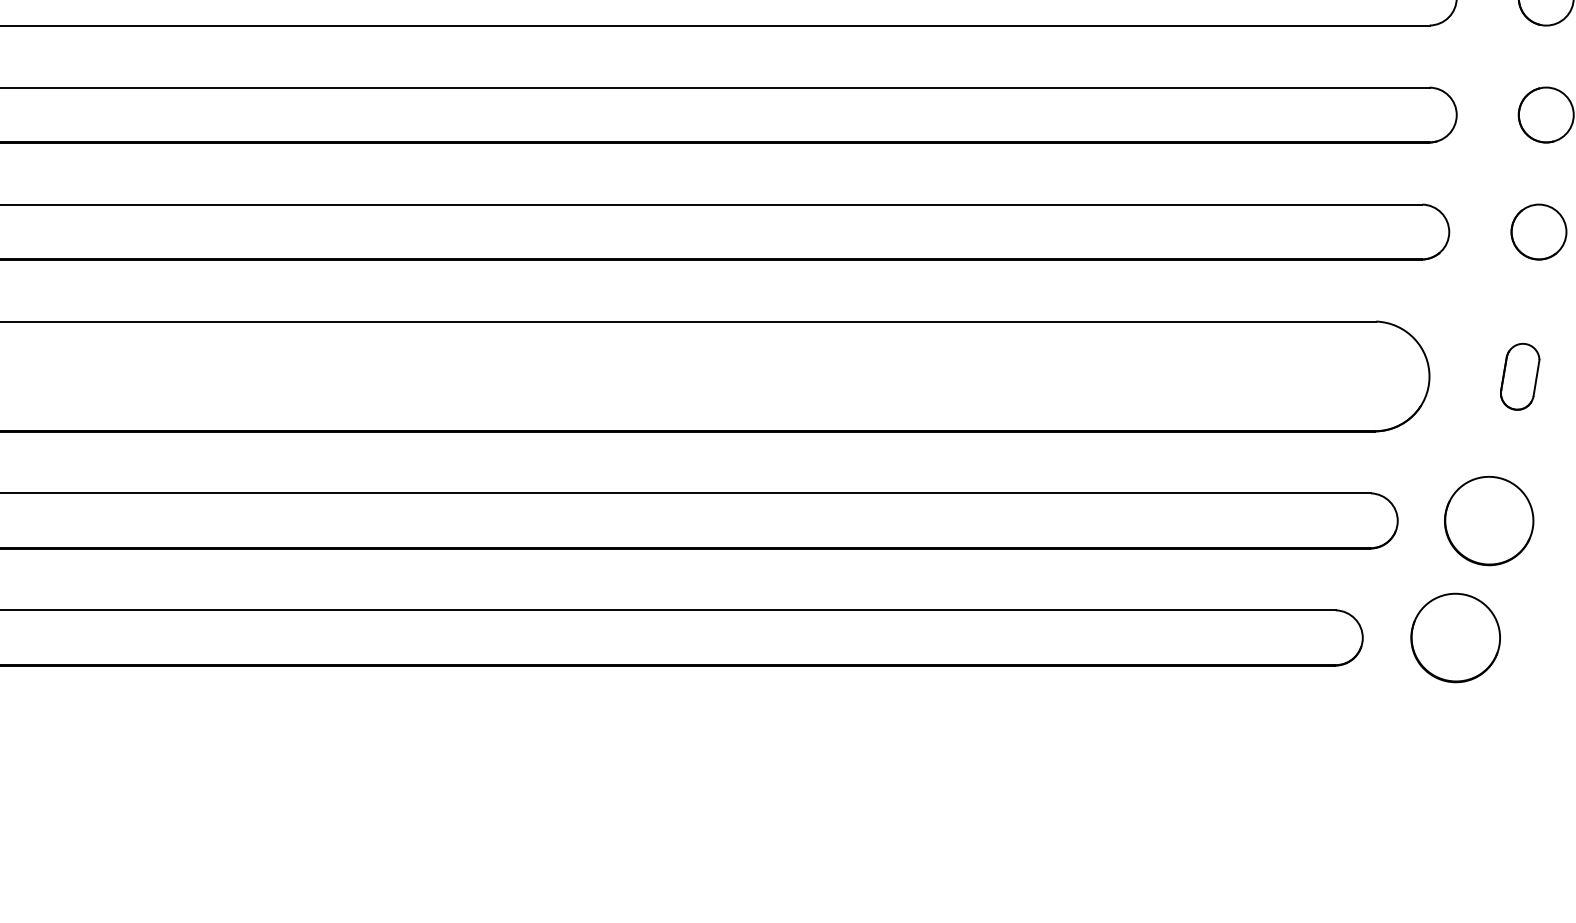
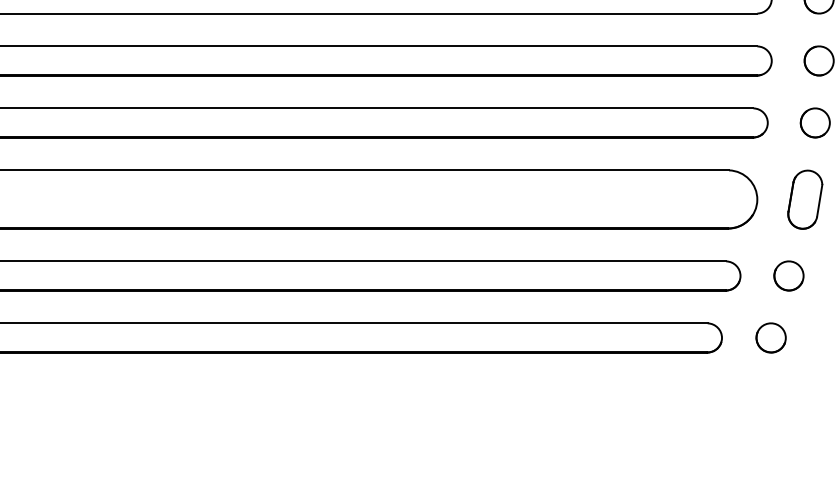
part: (1520, 376) -> (805, 199), size x1.67
part: (1488, 520) -> (788, 275), size x0.62
part: (1454, 637) -> (770, 337), size x0.62

